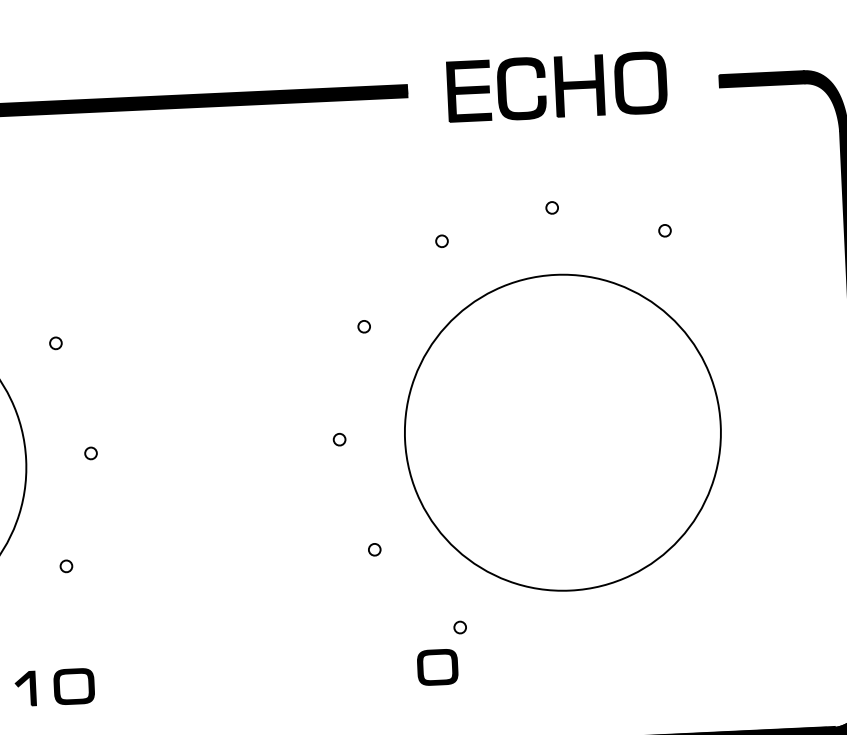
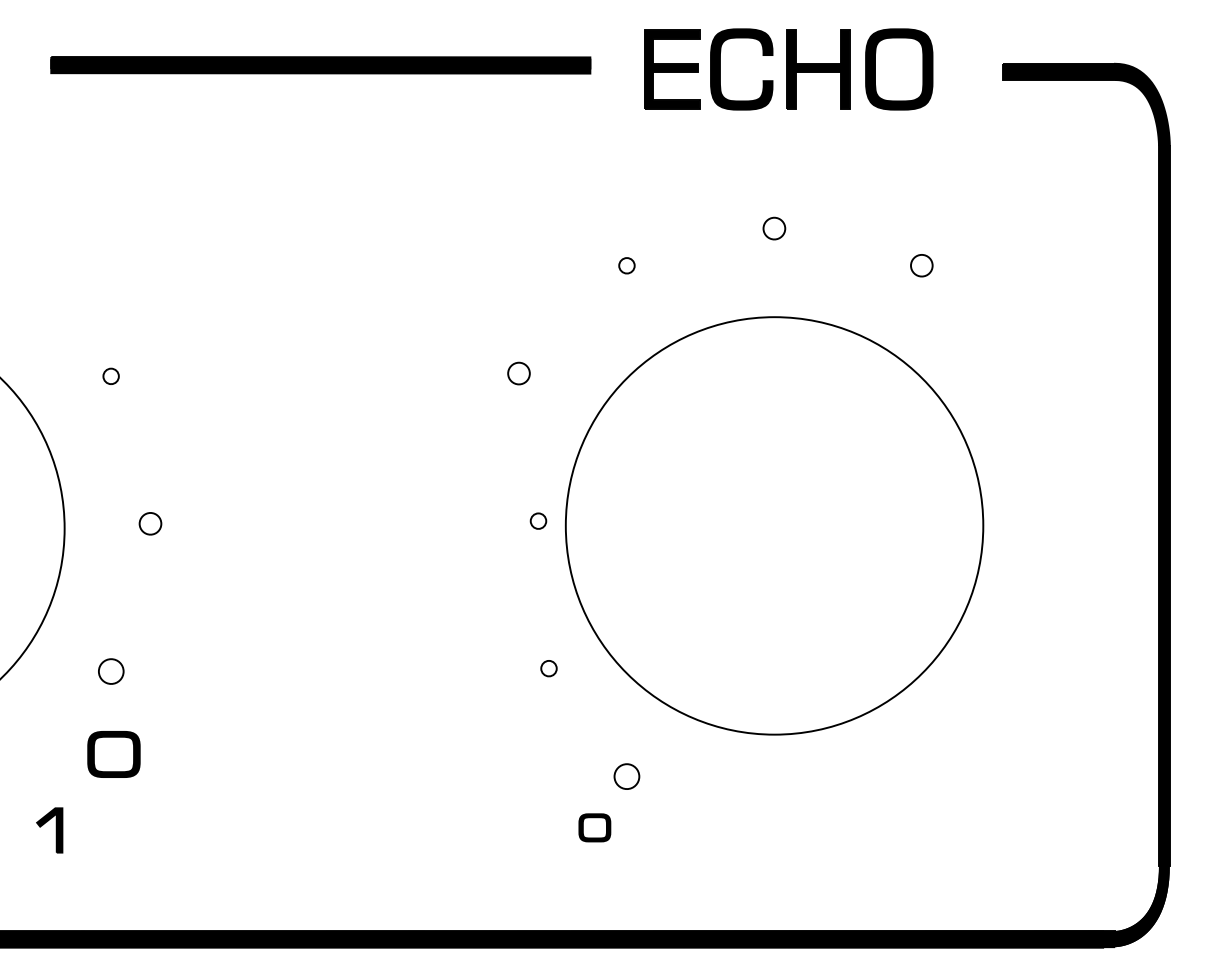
part: (552, 207) -> (774, 228), size x1.4
part: (664, 230) -> (921, 265), size x1.4
part: (363, 326) -> (518, 373), size x1.4
part: (339, 439) -> (538, 520), moved
part: (90, 453) -> (150, 523), size x1.4
part: (374, 549) -> (548, 668), moved
part: (65, 565) -> (110, 670), size x1.6
part: (459, 627) -> (626, 776), size x1.6
part: (437, 667) -> (594, 827), size x0.6
part: (73, 686) -> (113, 754), moved

